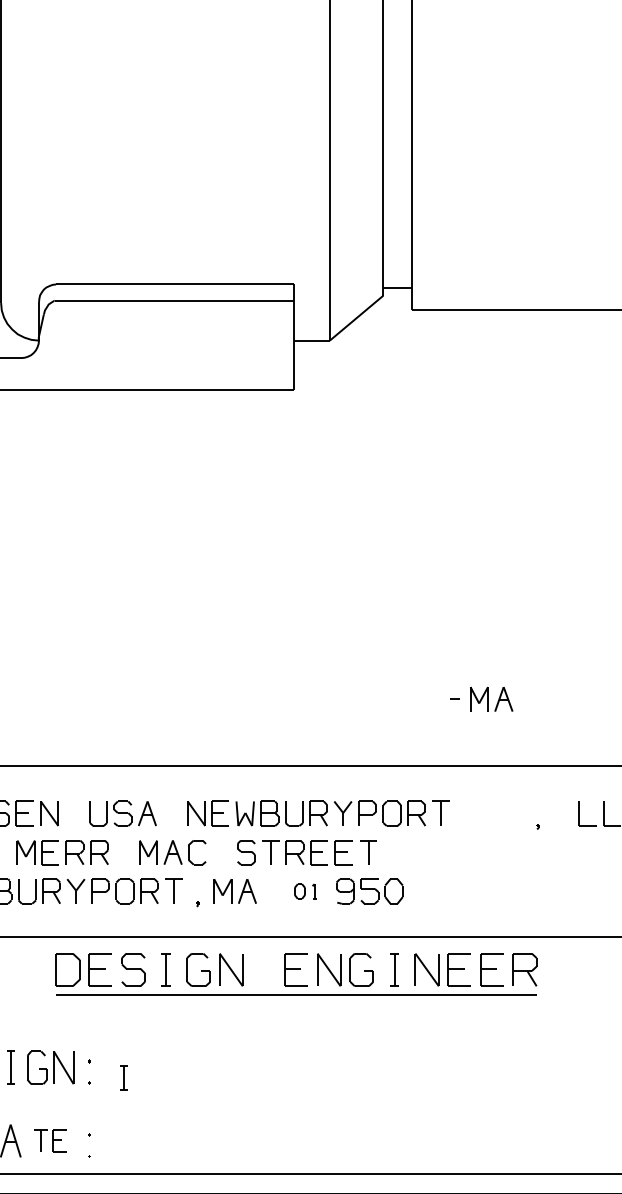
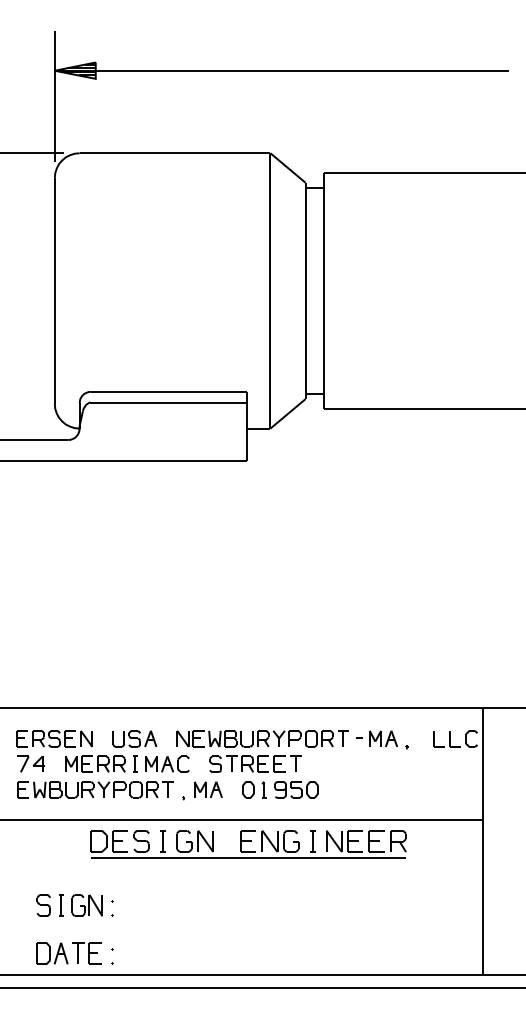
part: (480, 698) -> (376, 738), moved
part: (305, 890) -> (254, 789), size x1.67
part: (124, 1076) -> (135, 763), moved
part: (49, 1140) -> (86, 953), size x1.43

